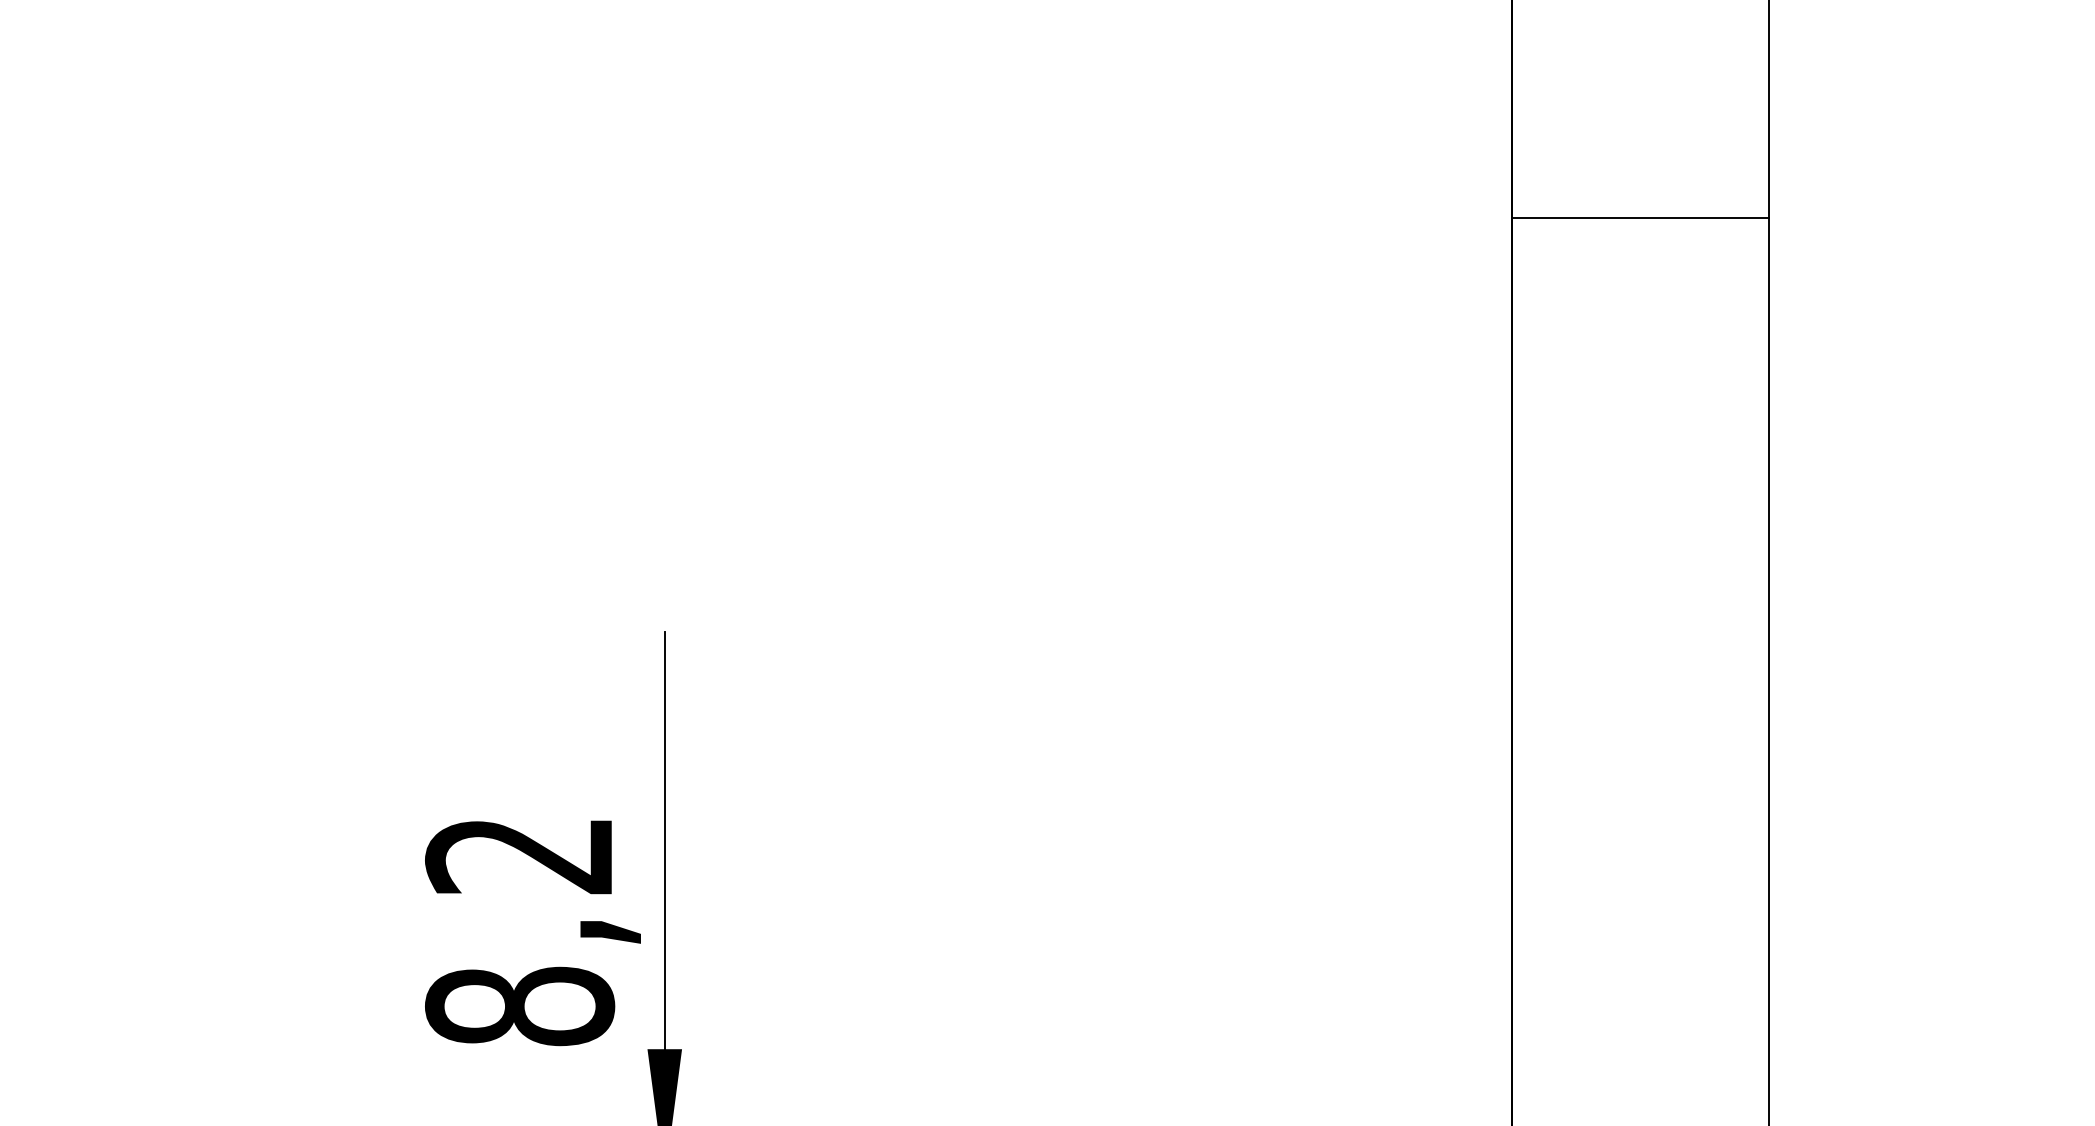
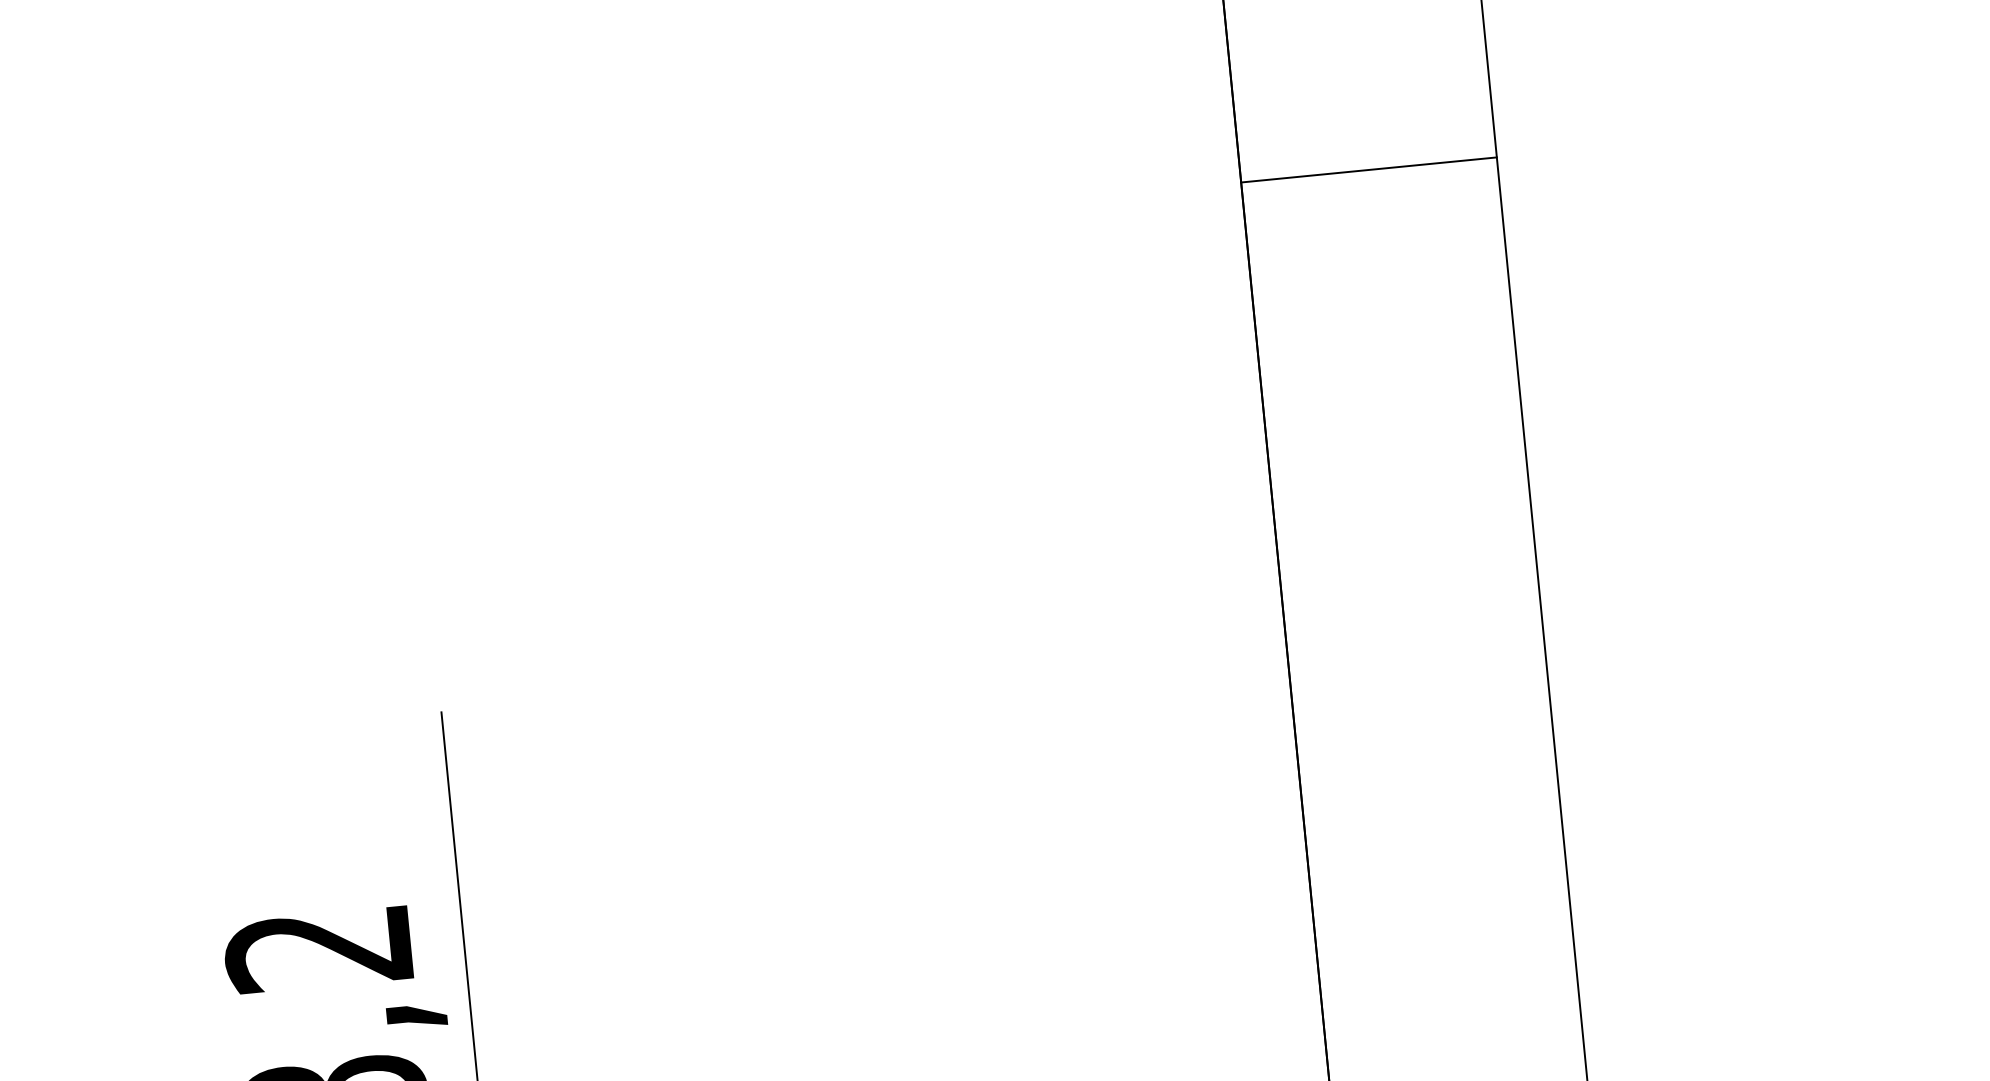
line: (1640, 217) -> (1368, 169), moved

